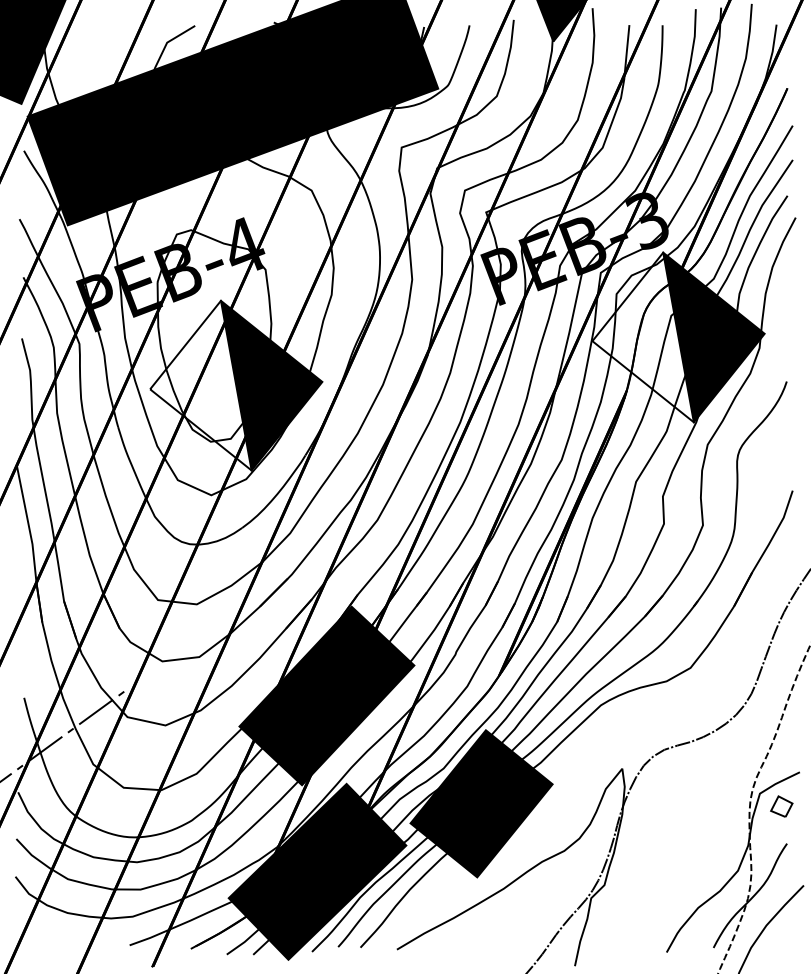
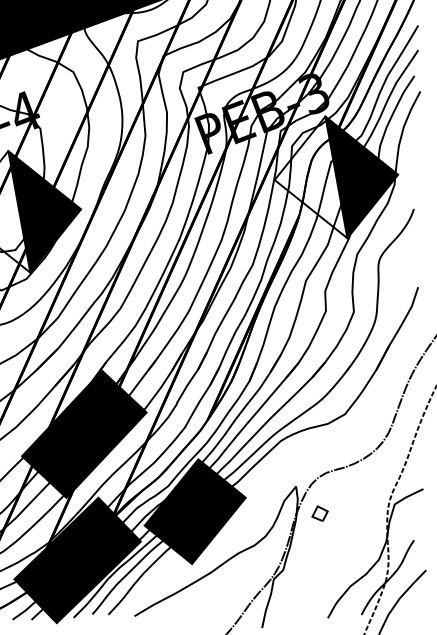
part: (781, 806) -> (319, 513), moved

